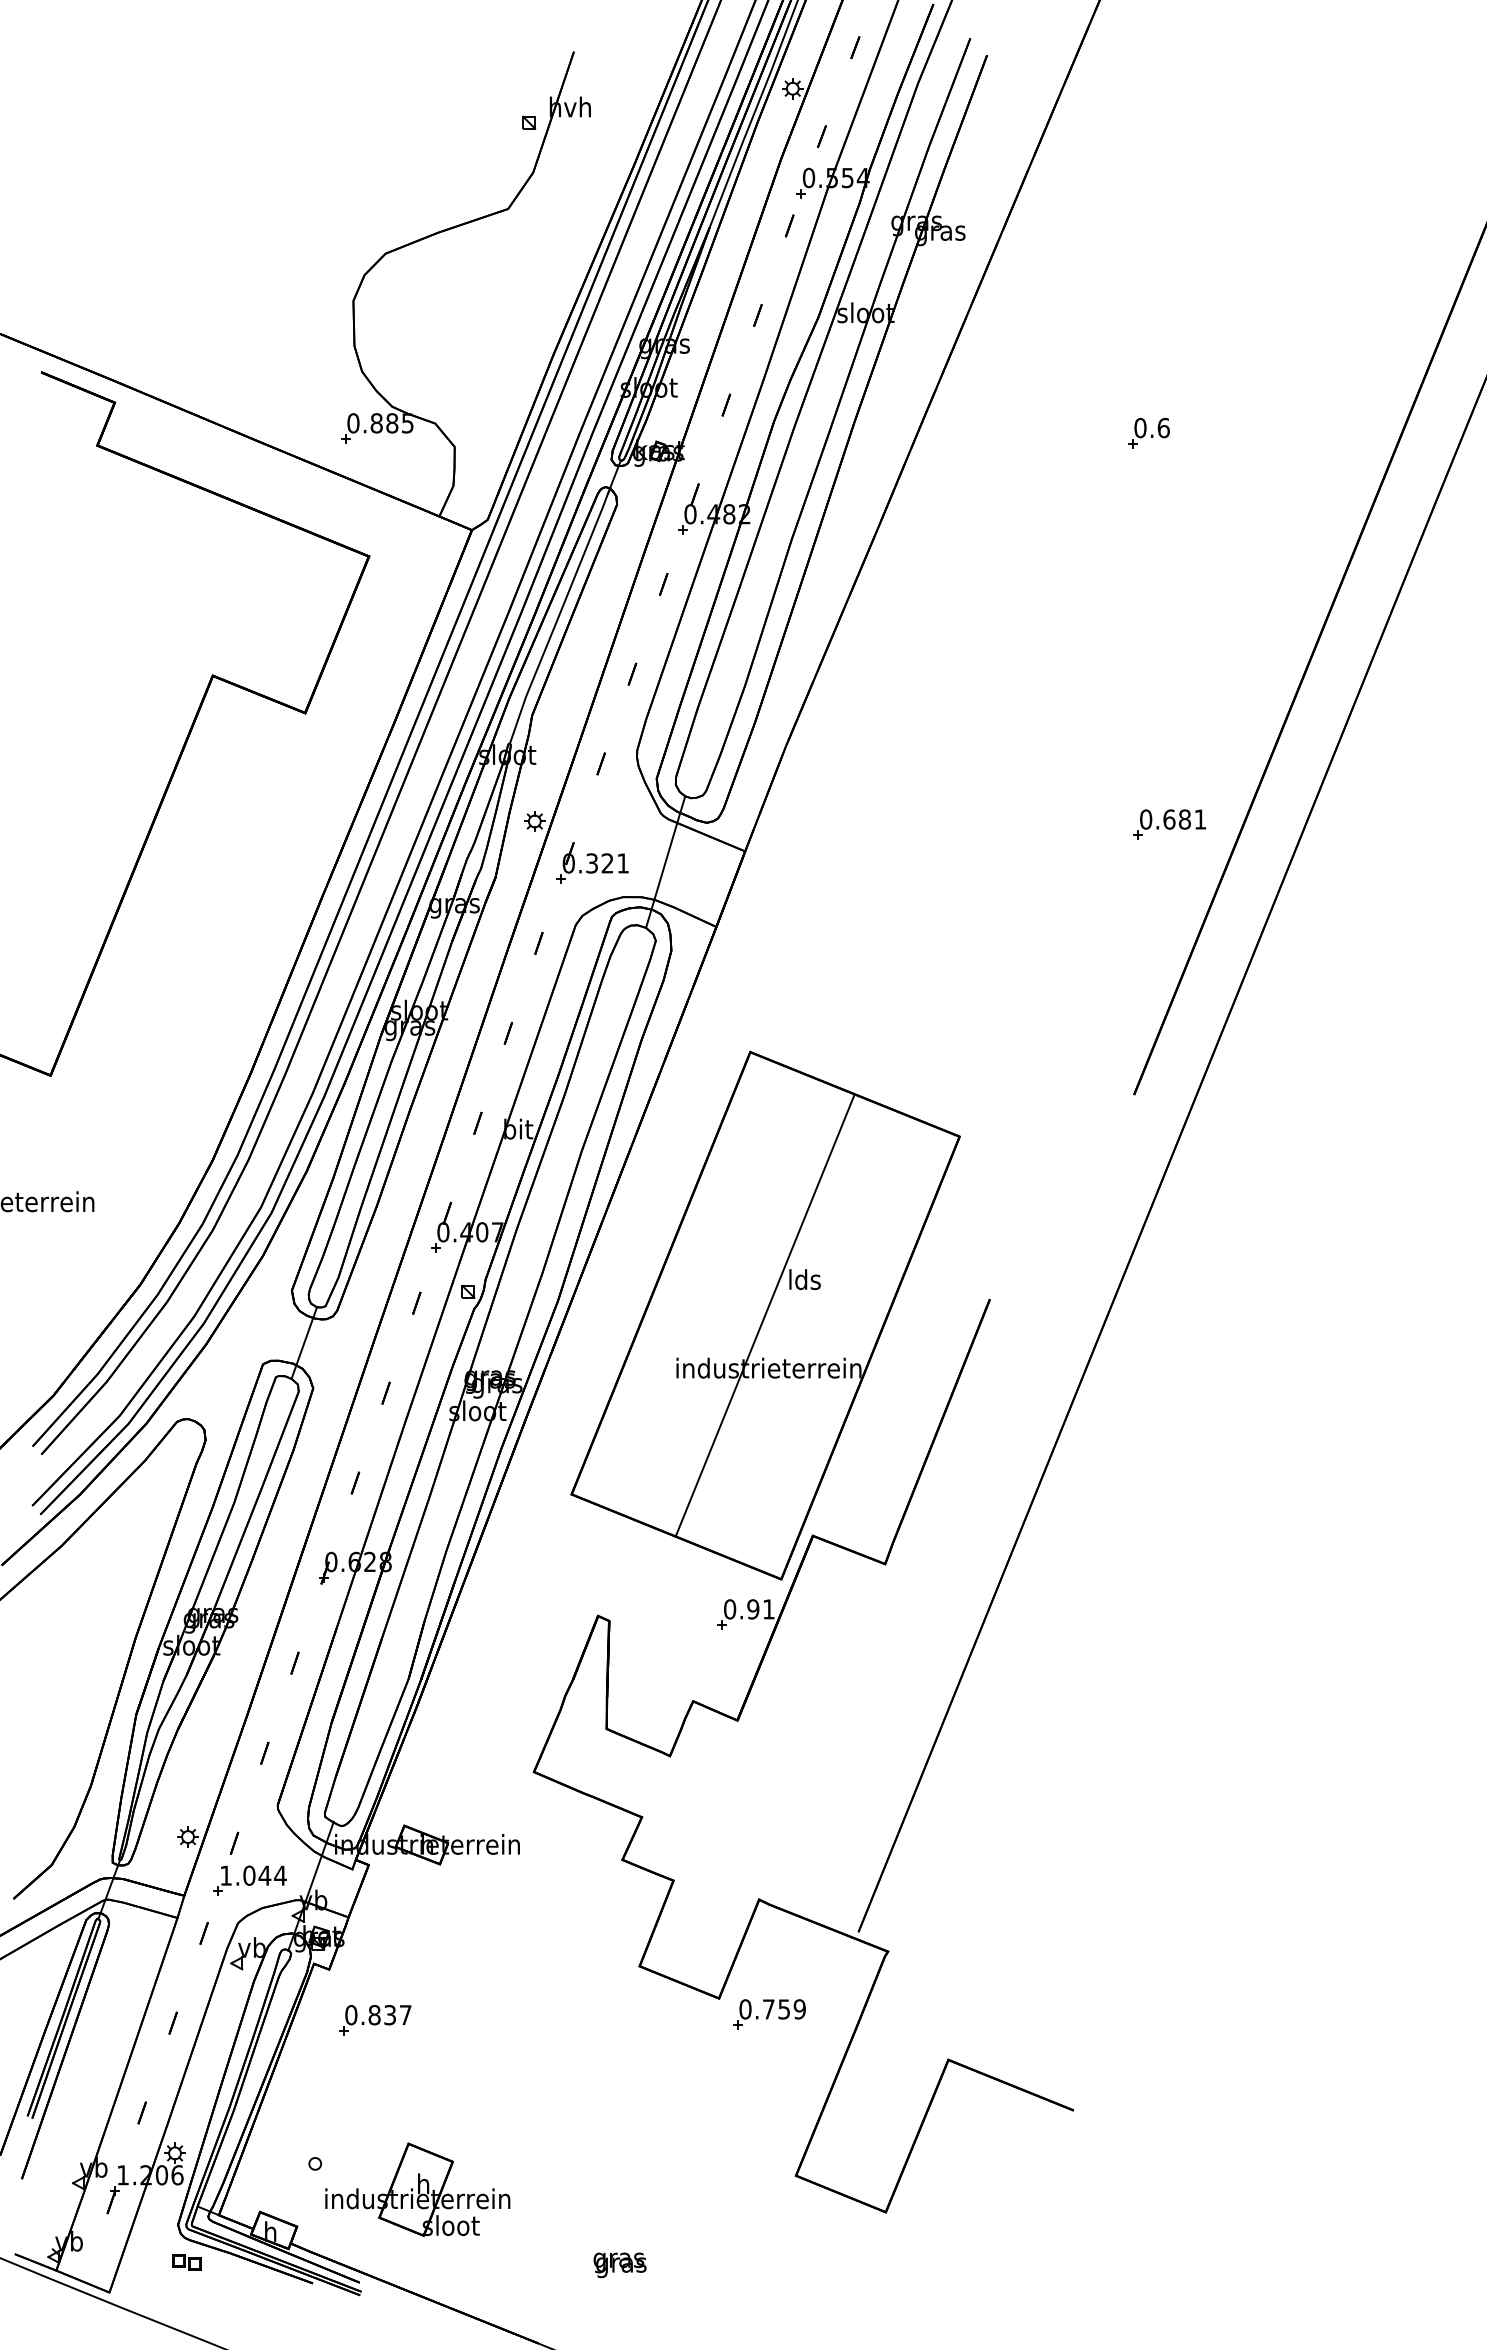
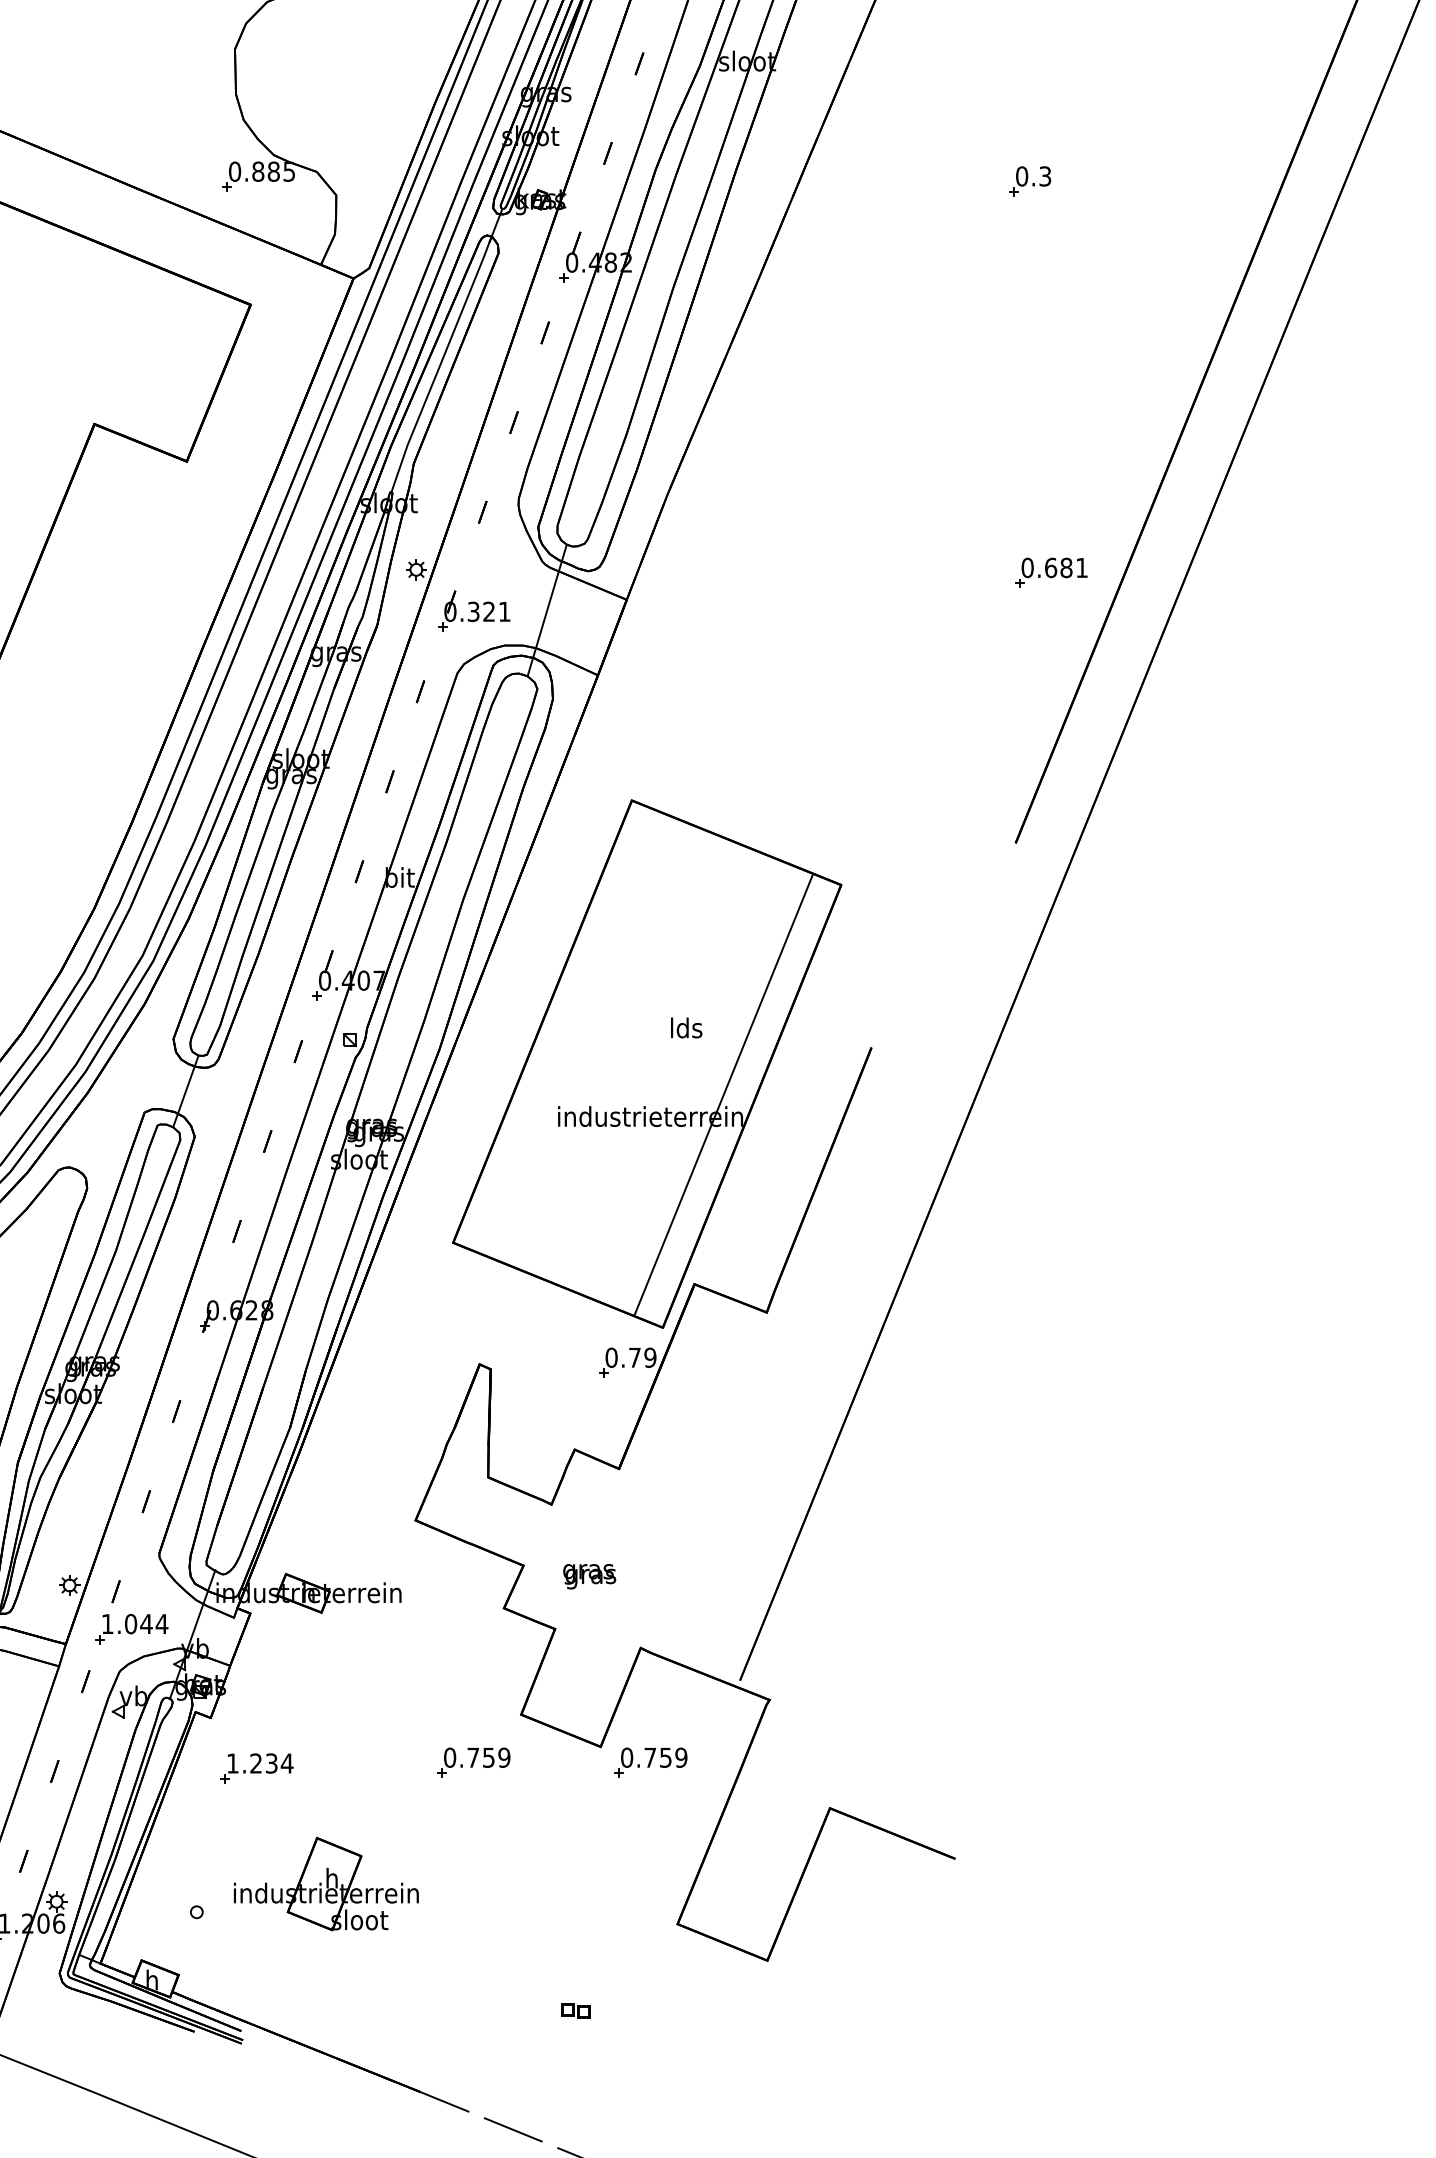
text: (1163, 427) -> (1045, 175), 0.6 -> 0.3
line: (765, 1315) -> (724, 1094), moved
text: (760, 1609) -> (642, 1357), 0.91 -> 0.79
part: (592, 2014) -> (474, 1762), added
text: (378, 2015) -> (260, 1763), 0.837 -> 1.234
part: (417, 2189) -> (326, 1883), moved
part: (186, 2262) -> (575, 2010), moved
text: (619, 2265) -> (589, 1576), moved

